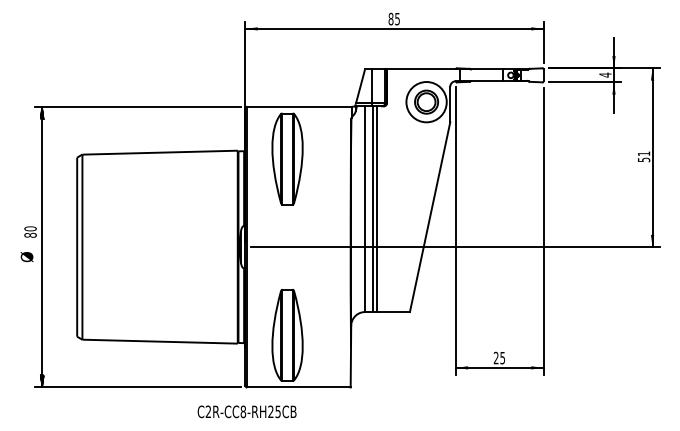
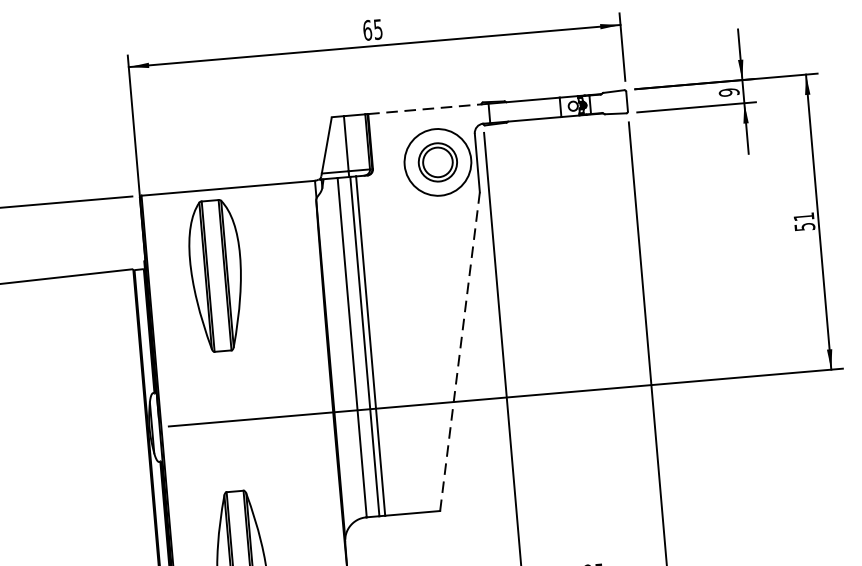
text: (390, 19) -> (366, 31), 85 -> 65
line: (423, 69) -> (428, 108), solid -> dashed
text: (605, 74) -> (729, 91), 4 -> 9
line: (430, 217) -> (460, 352), solid -> dashed

